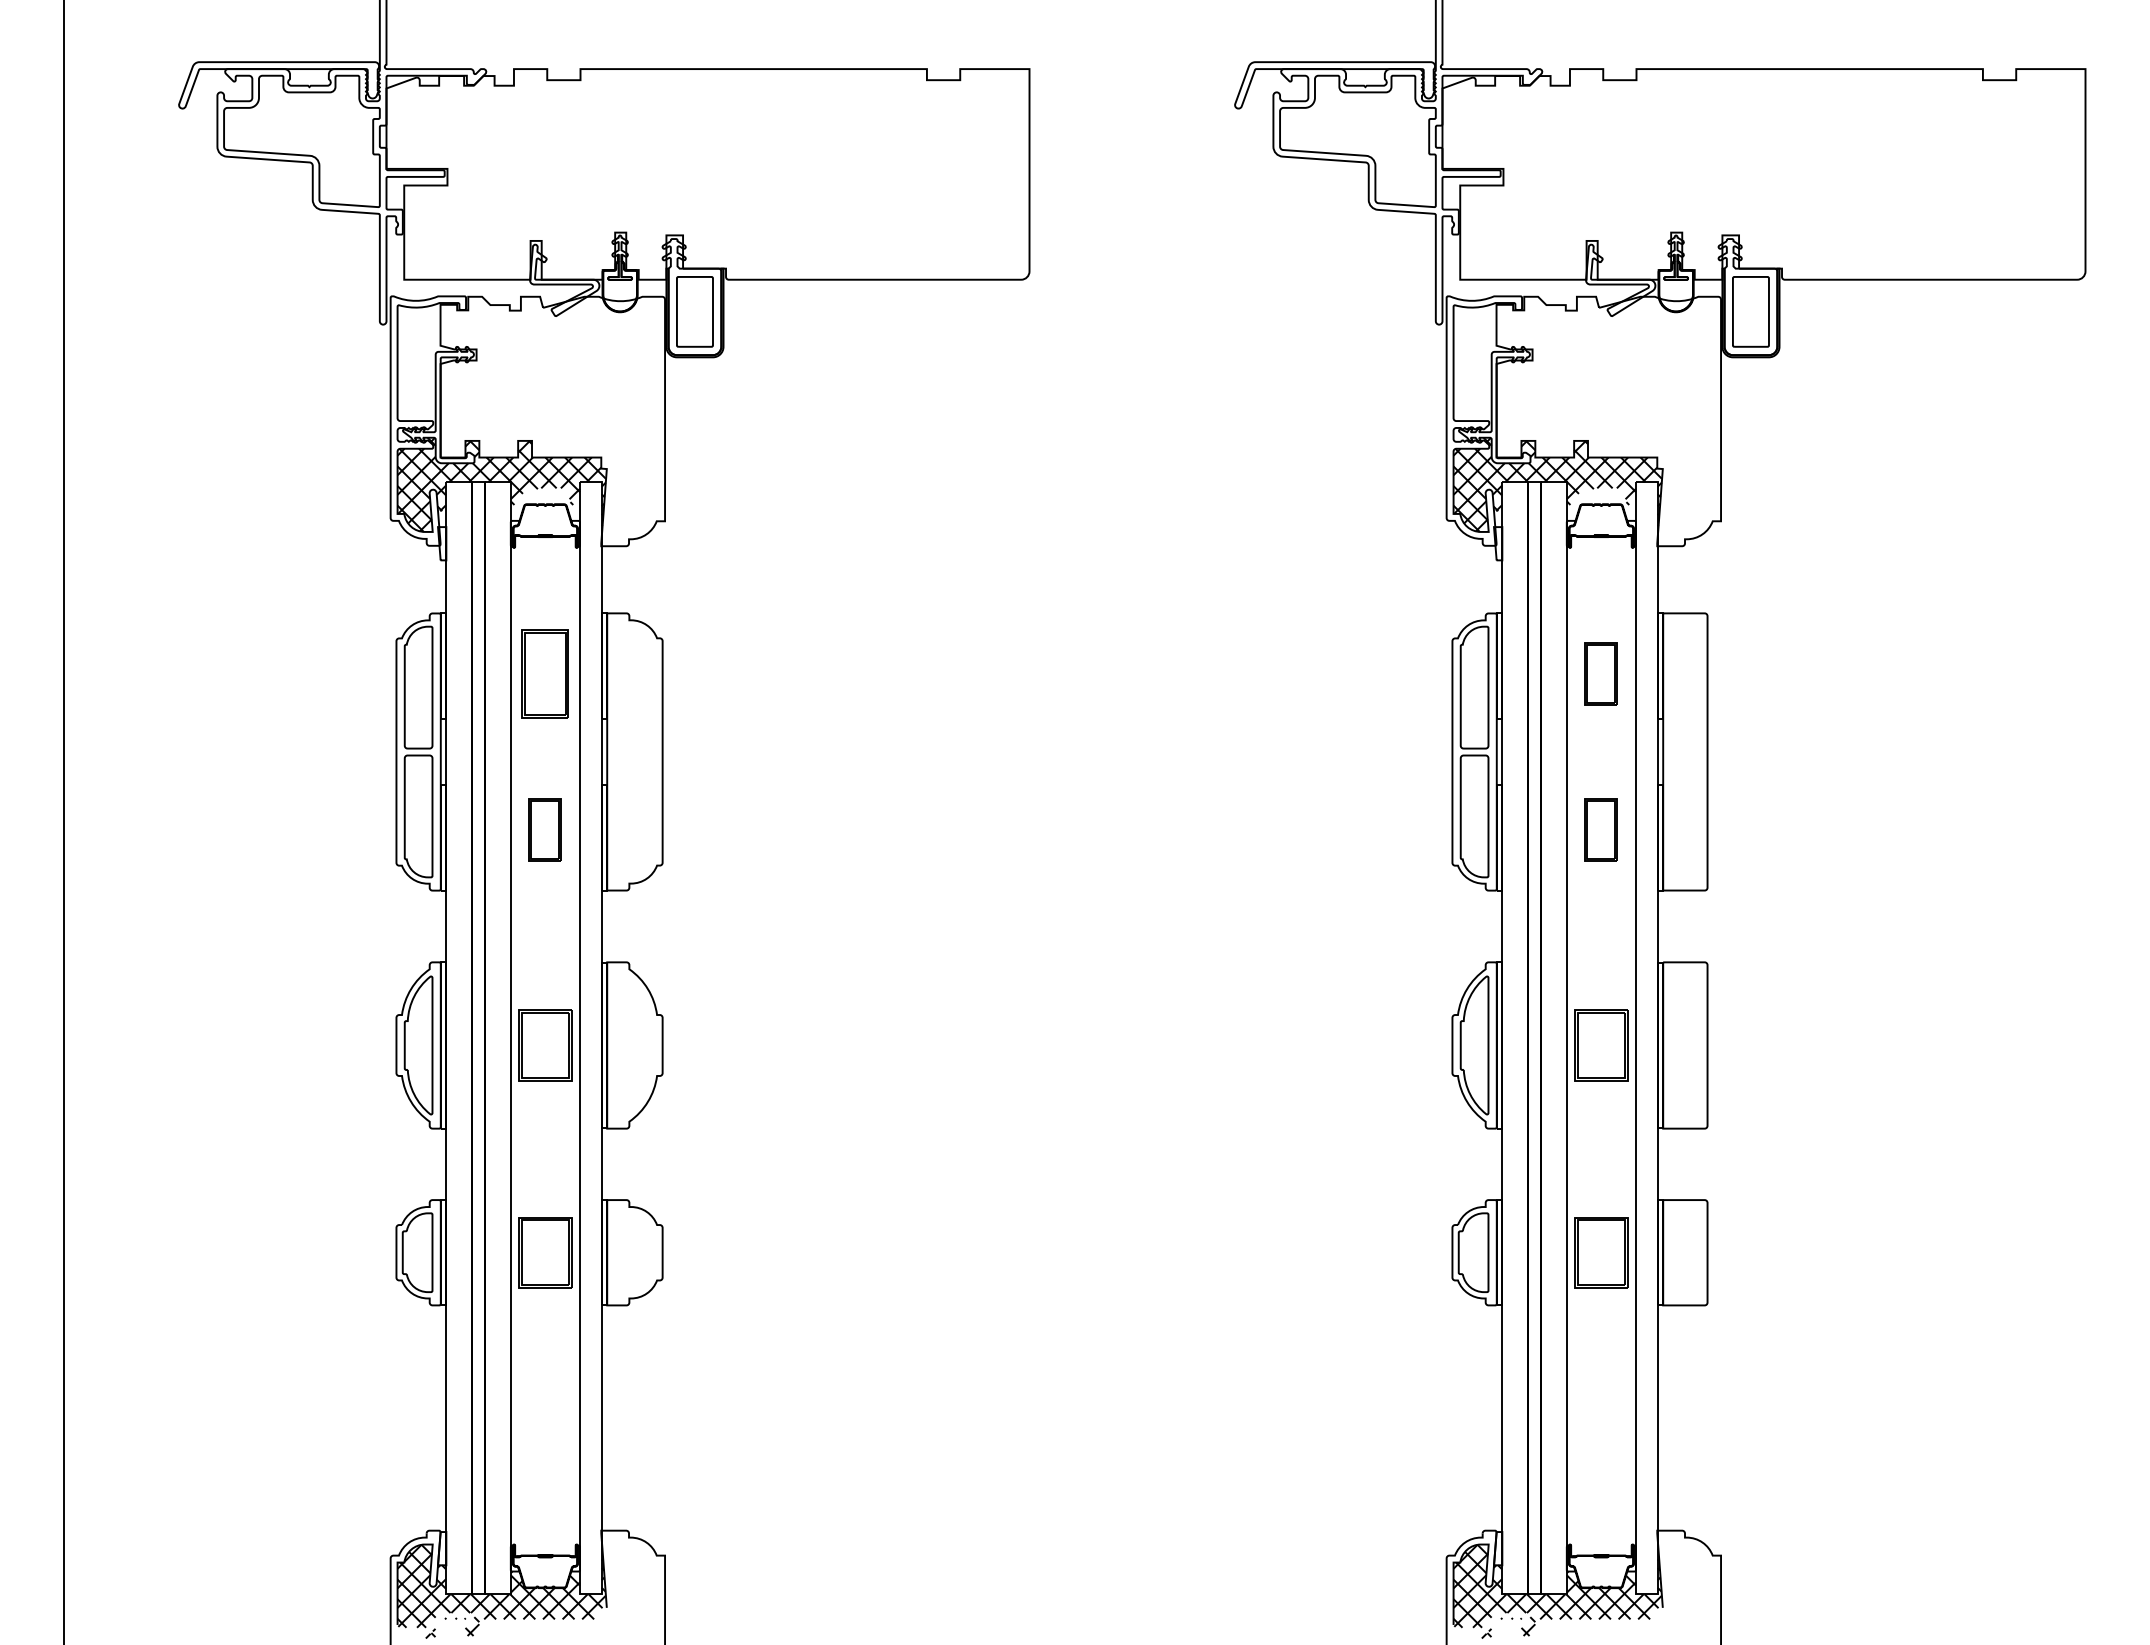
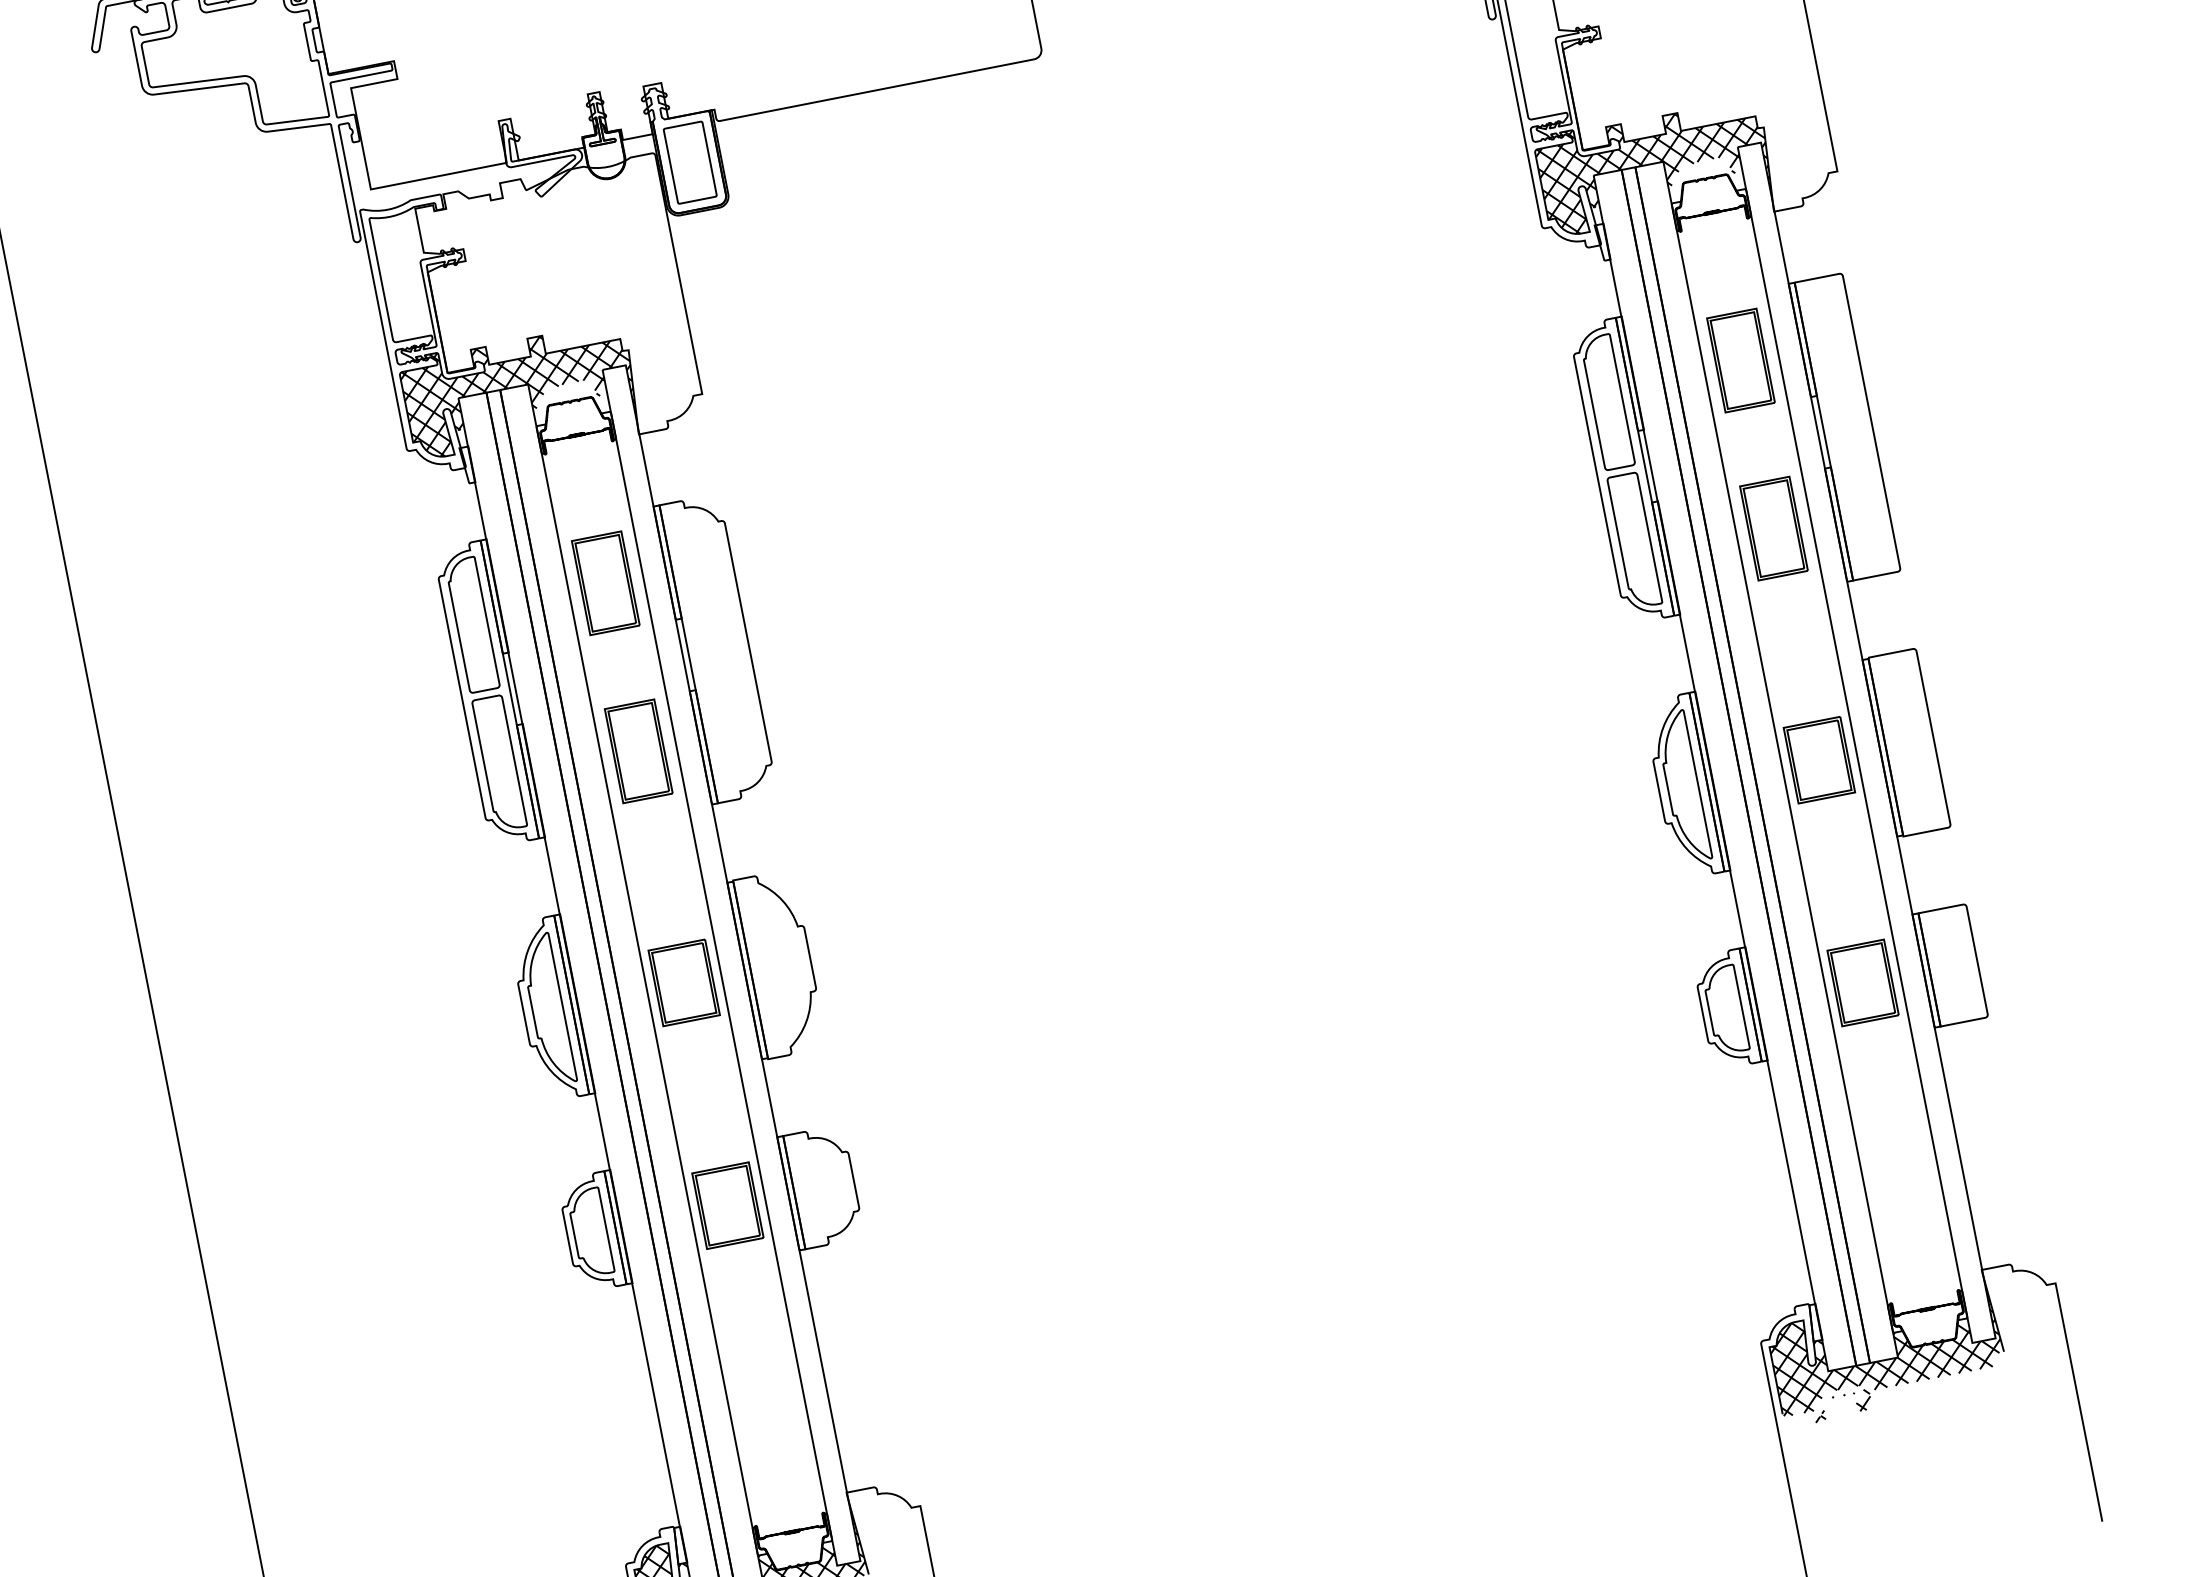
part: (1600, 673) -> (1739, 360), size x1.43
part: (544, 829) -> (637, 750), size x1.43
part: (1600, 829) -> (1772, 528), size x1.43

